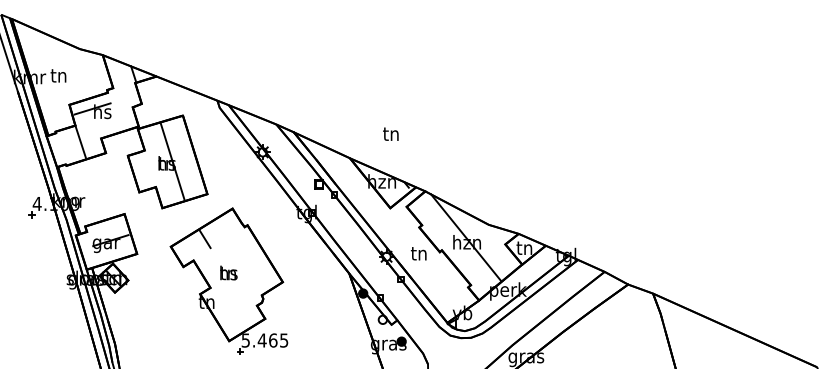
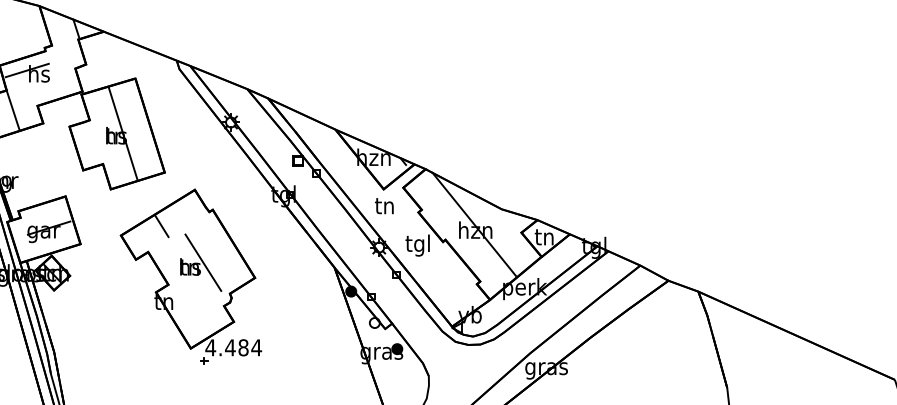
text: (390, 133) -> (383, 205), moved
text: (418, 255) -> (417, 245), tn -> tgl
line: (239, 269) -> (203, 262), added
text: (264, 340) -> (233, 347), 5.465 -> 4.484

